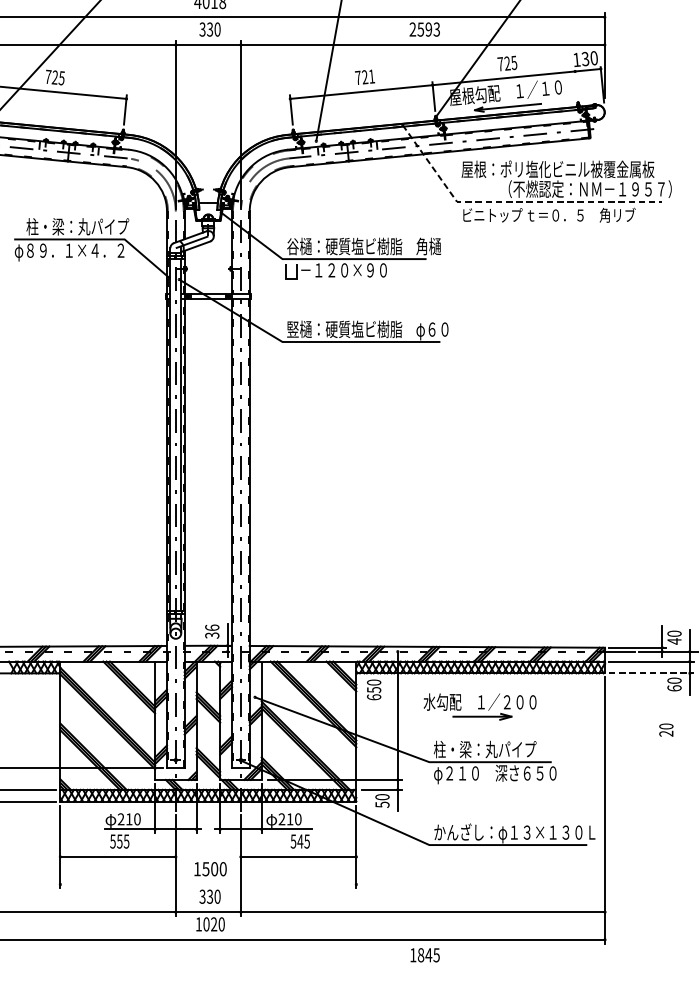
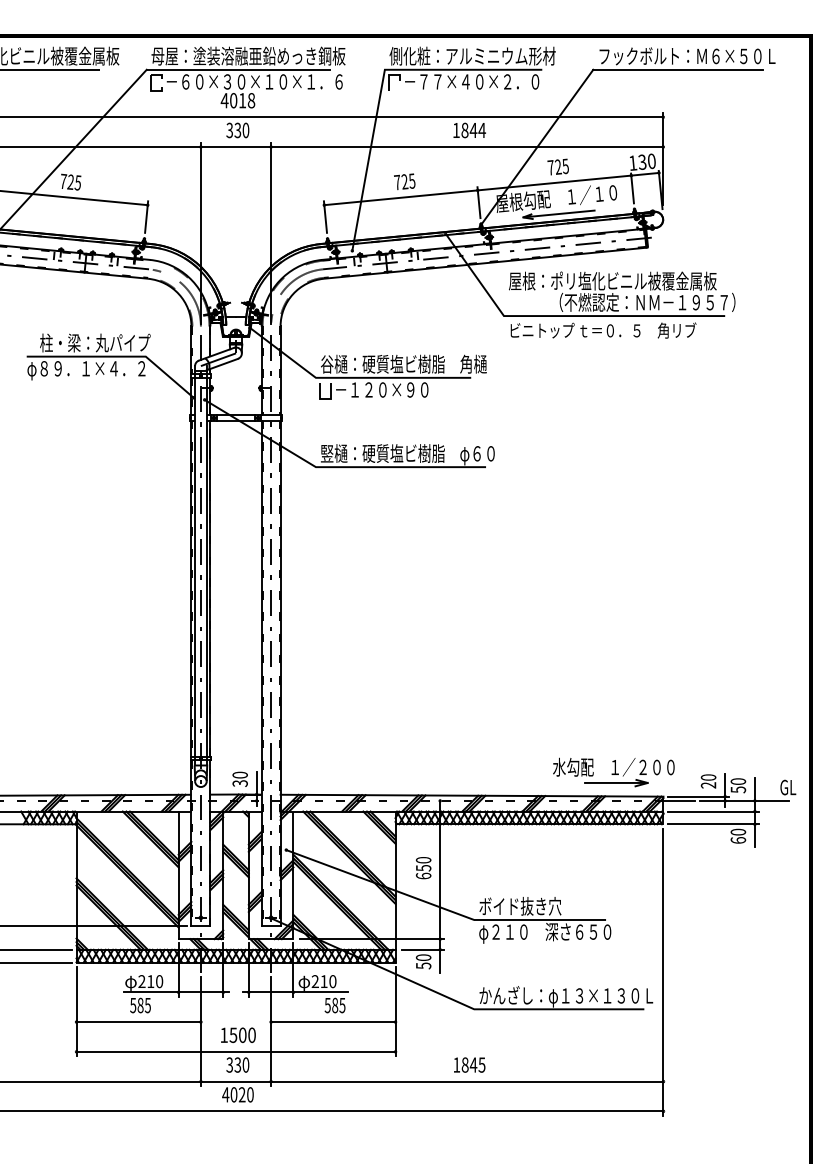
text: (425, 29) -> (469, 130), 2593 -> 1844
text: (372, 76) -> (412, 180), 721 -> 725
line: (576, 83) -> (632, 188), added
line: (512, 202) -> (563, 316), dashed -> solid
text: (211, 627) -> (239, 774), 36 -> 30
text: (674, 641) -> (738, 789), 40 -> 50
line: (651, 673) -> (713, 824), dashed -> solid
text: (373, 690) -> (423, 868), moved
part: (479, 706) -> (613, 772), moved
text: (666, 730) -> (708, 781), moved
text: (485, 749) -> (534, 906), 柱・梁：丸パイプ -> ボイド抜き穴
text: (119, 841) -> (140, 1005), 555 -> 585
text: (299, 841) -> (334, 1005), 545 -> 585
line: (207, 884) -> (235, 1051), added
text: (198, 924) -> (225, 1094), 1020 -> 4020
text: (425, 954) -> (469, 1064), moved

